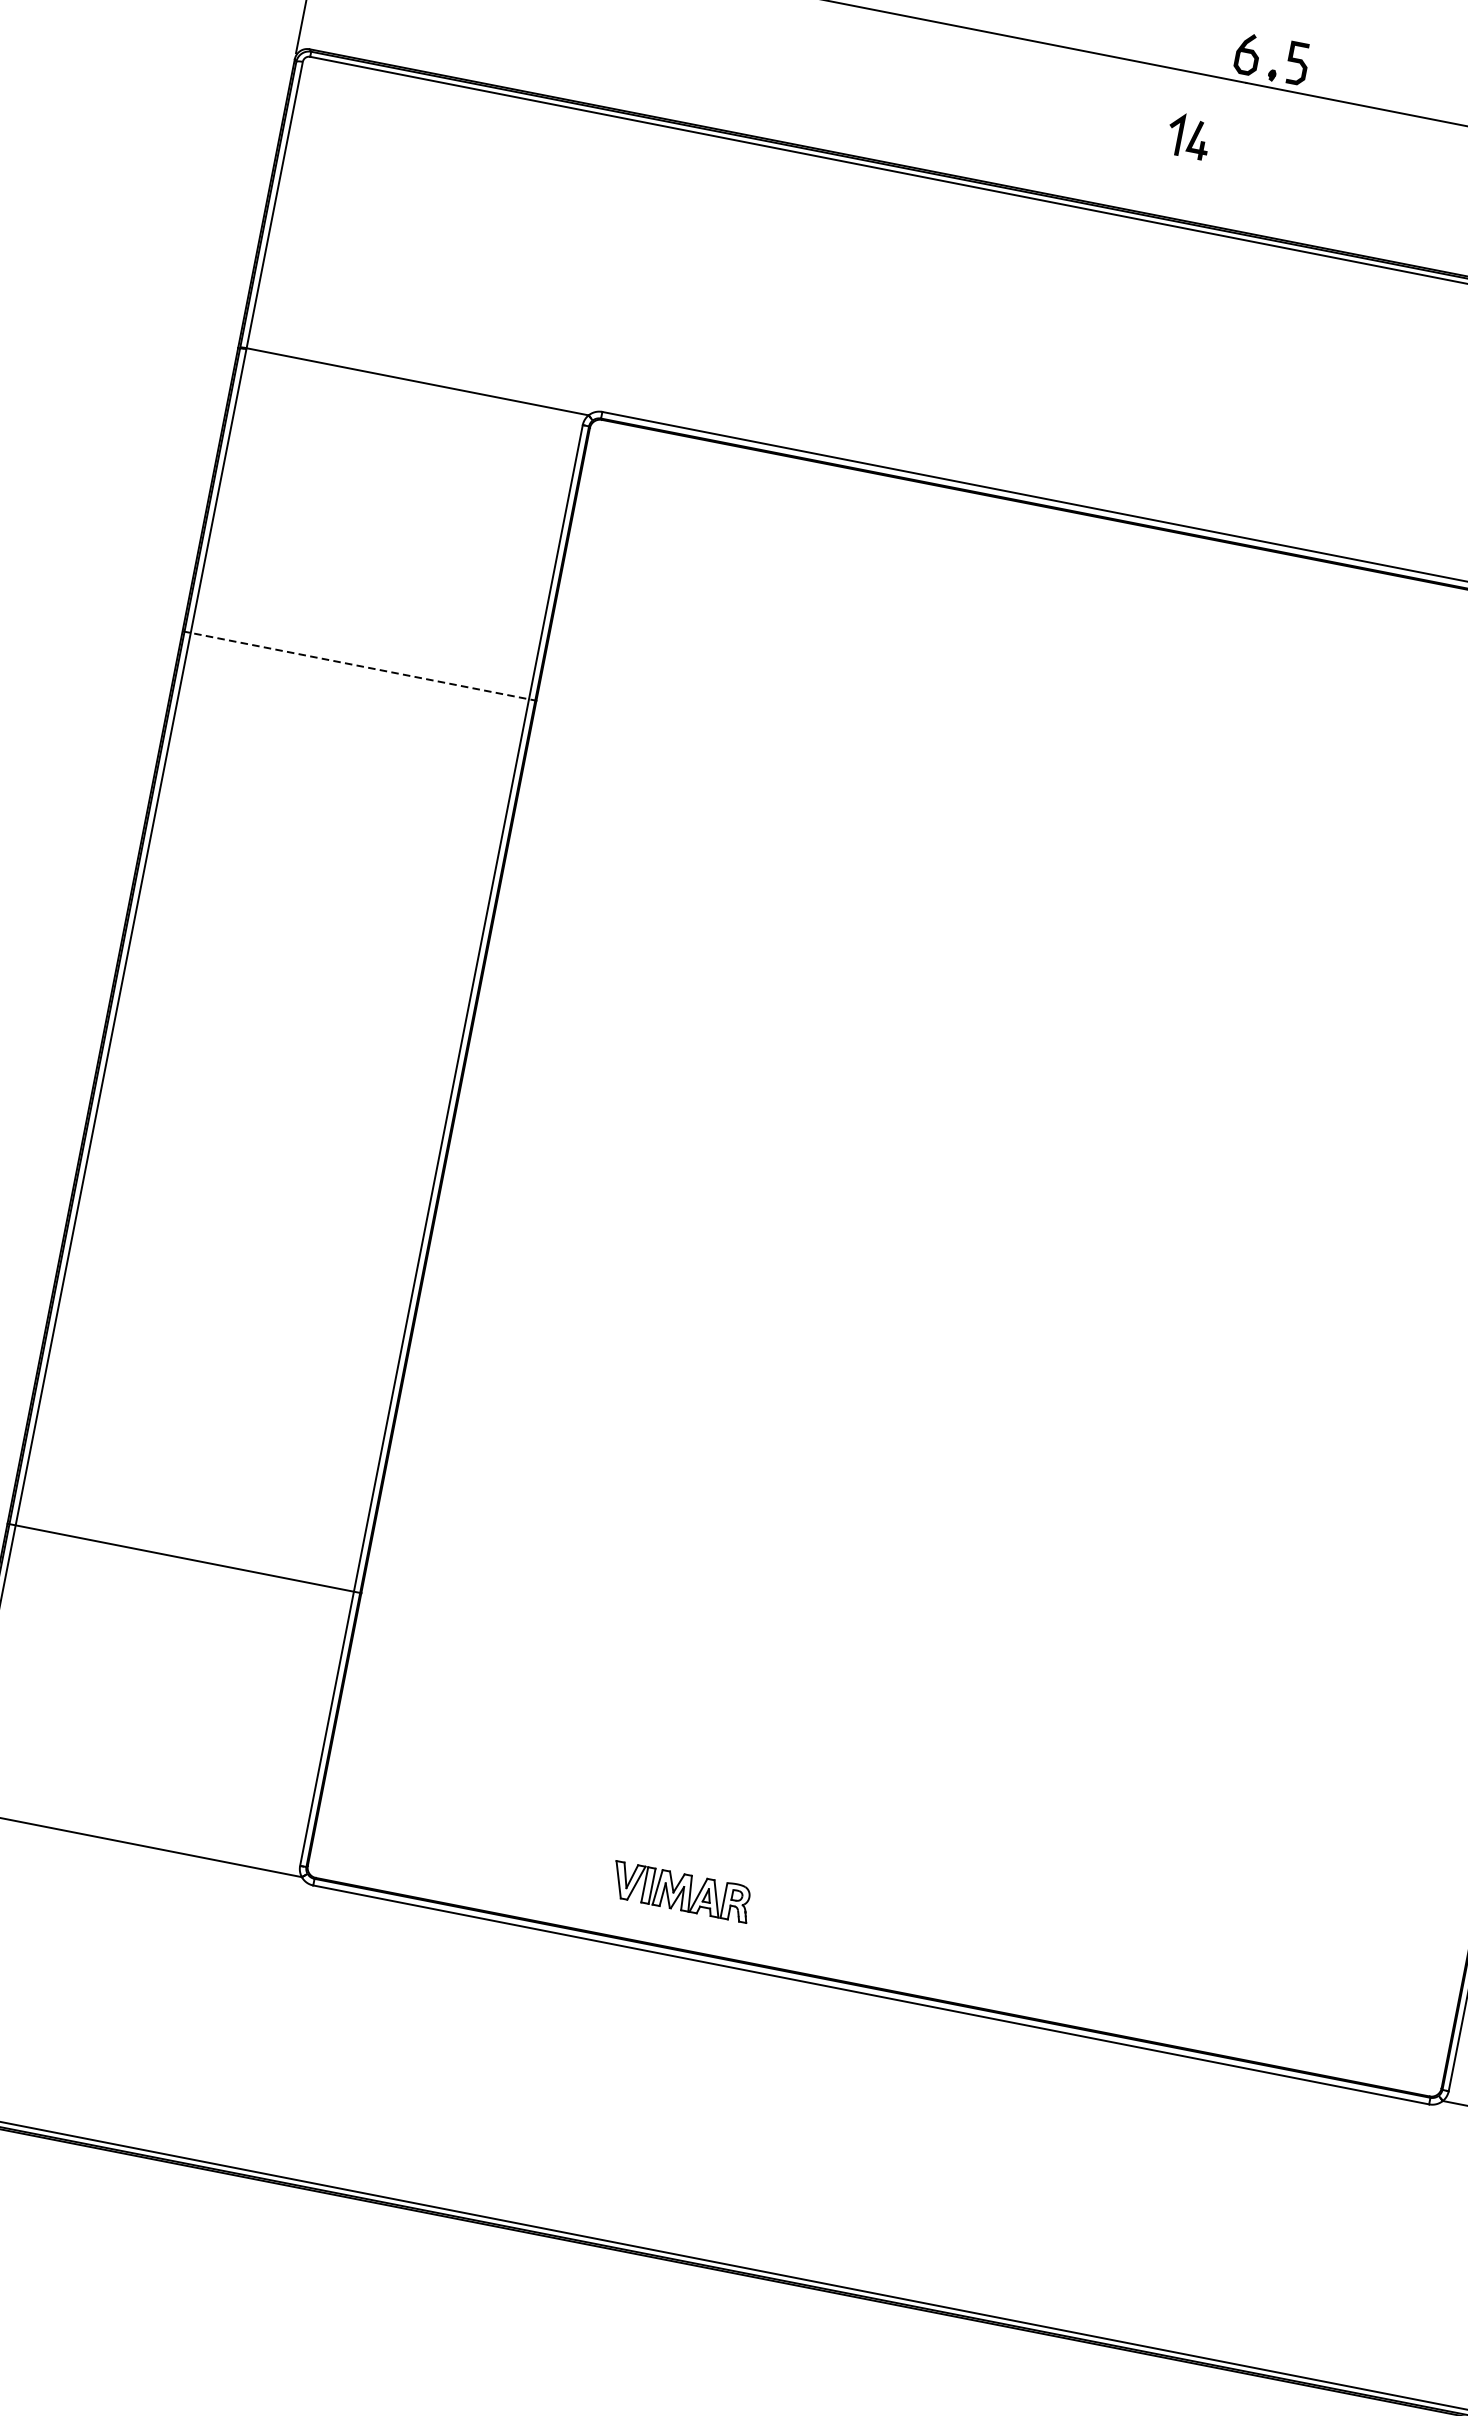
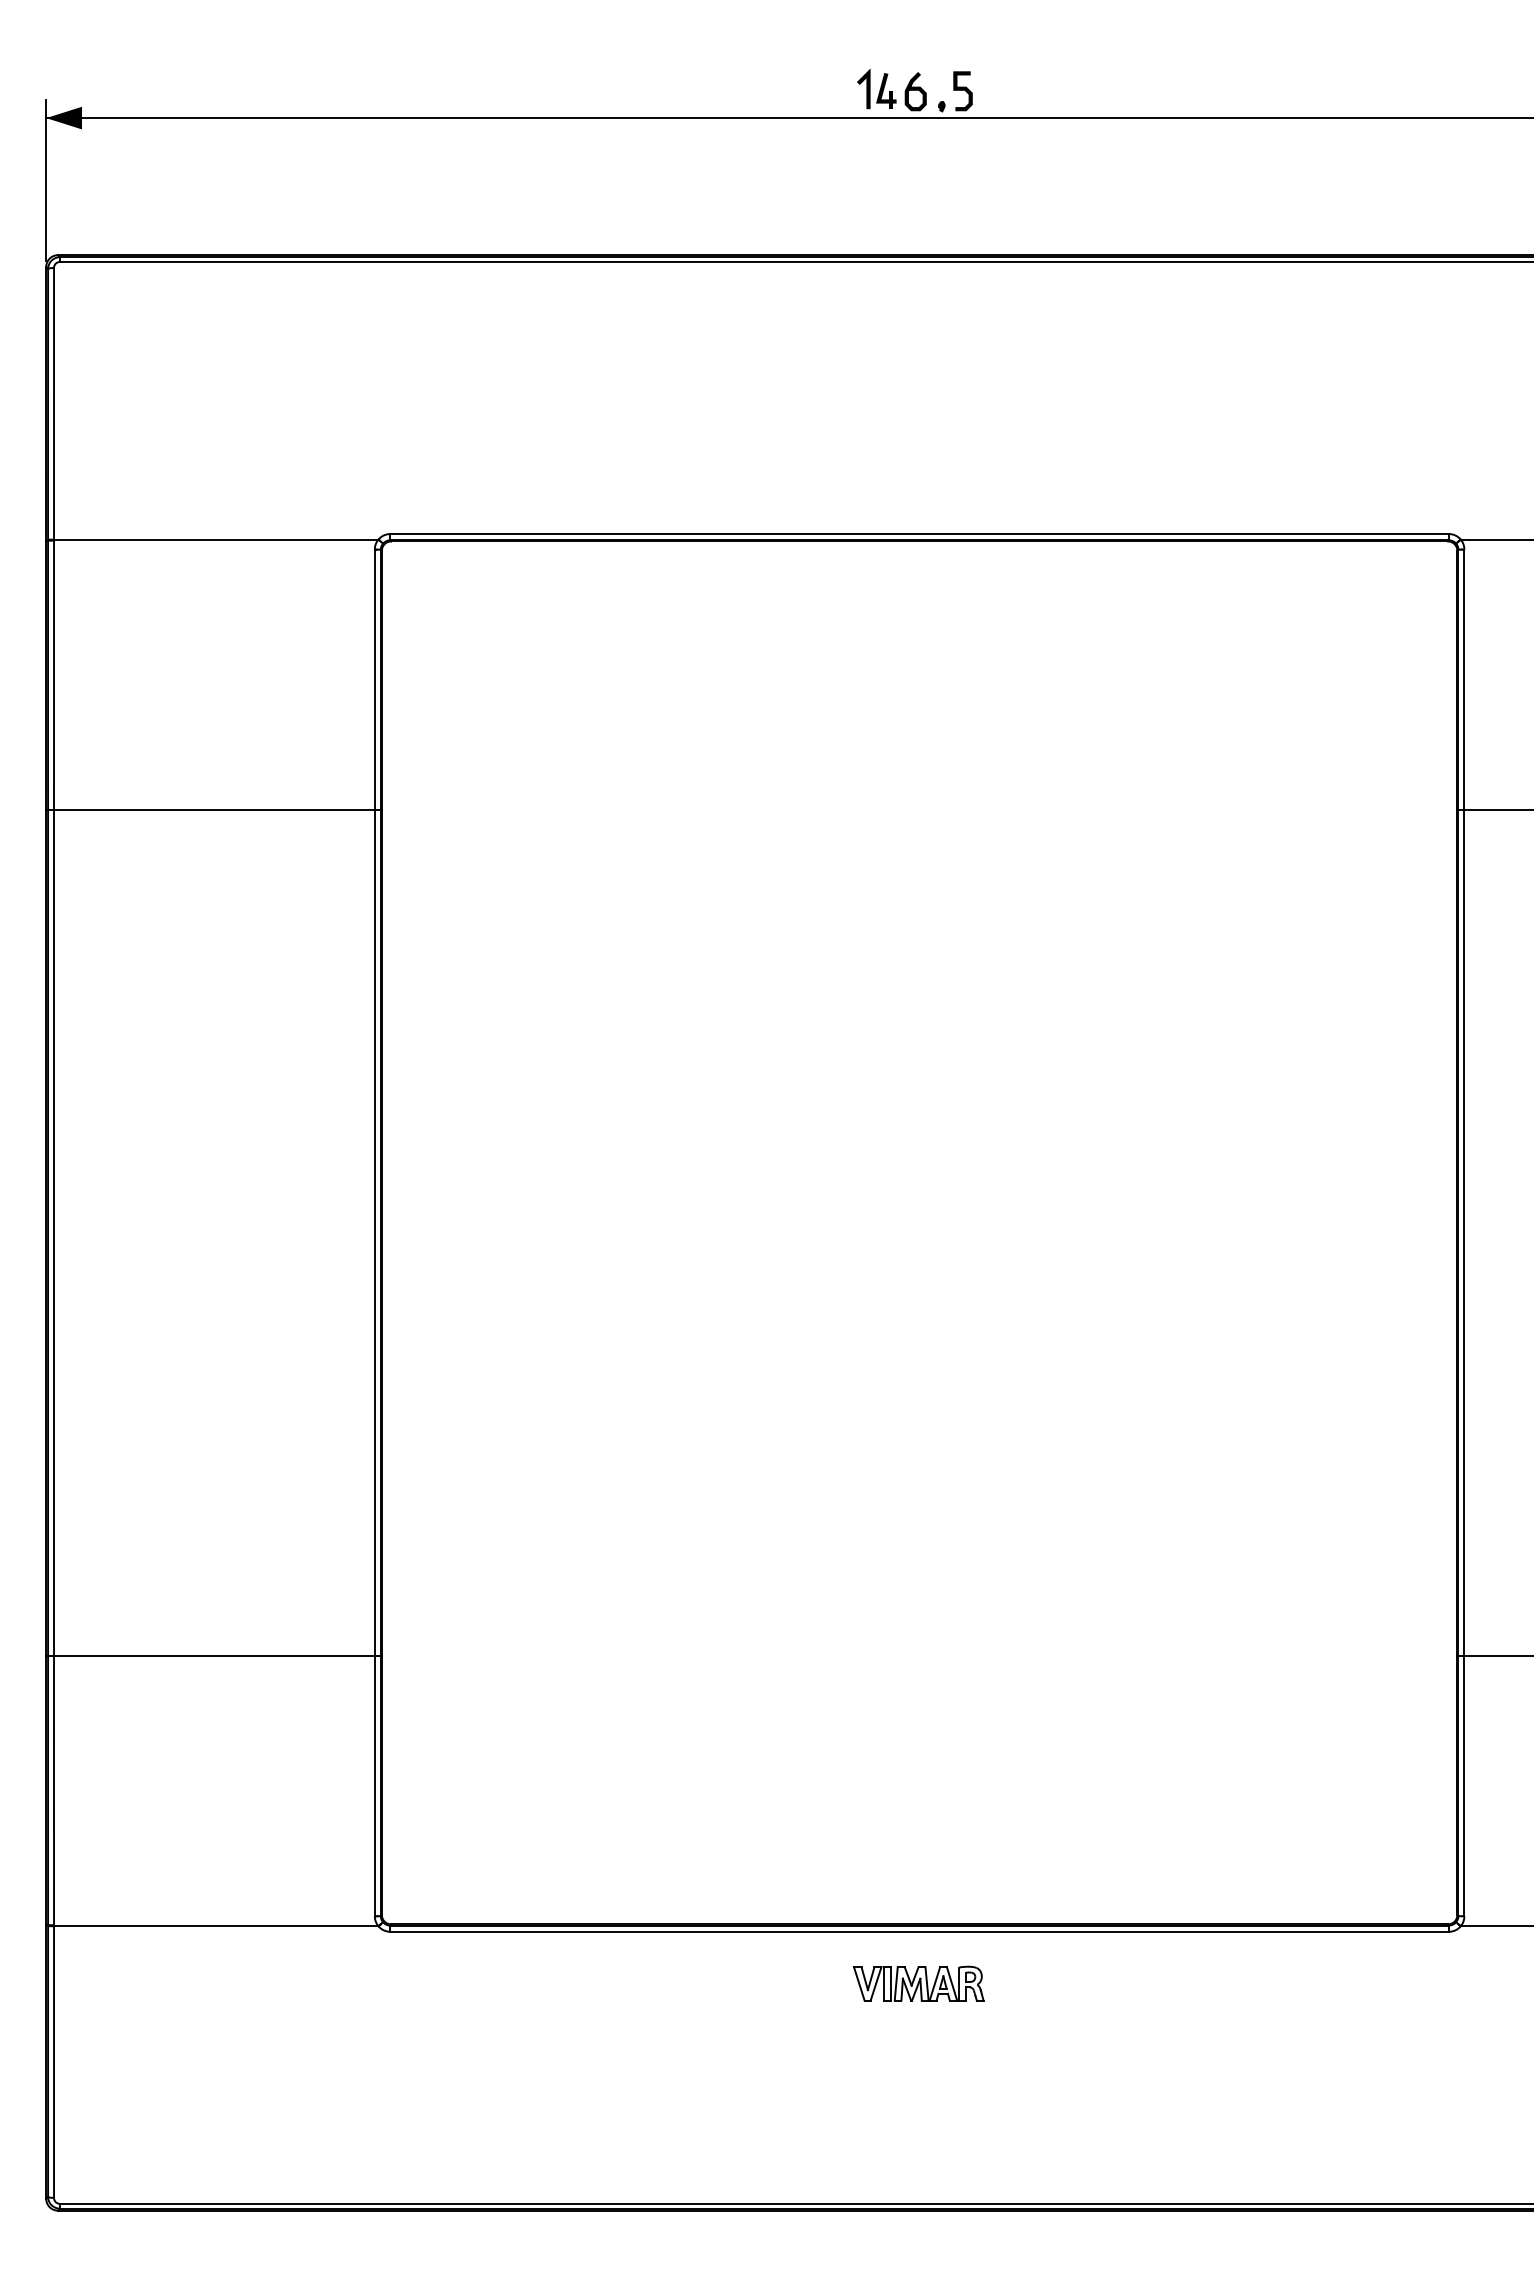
part: (1188, 135) -> (876, 88), moved
line: (360, 665) -> (214, 809), dashed -> solid
part: (681, 1891) -> (918, 1983), moved

